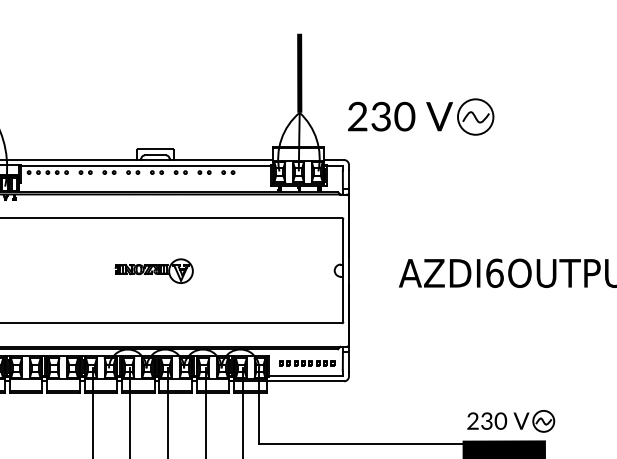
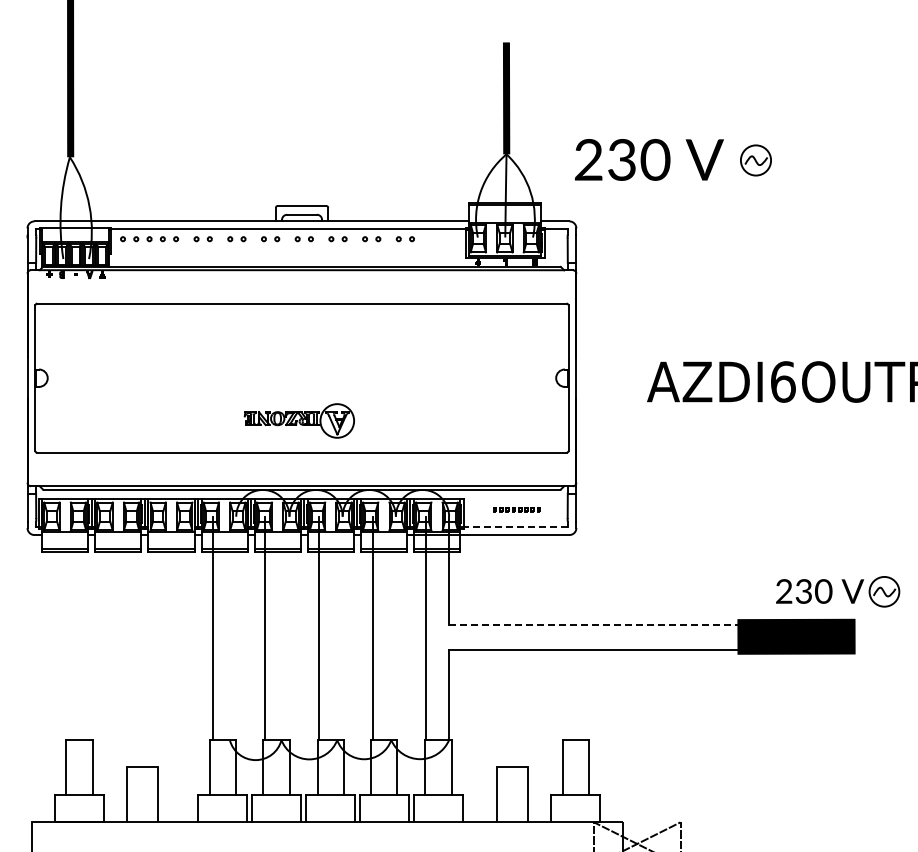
part: (475, 117) -> (755, 160), size x0.6
part: (153, 270) -> (298, 420), moved
part: (306, 363) -> (516, 509), size x0.6
line: (306, 375) -> (515, 527), solid -> dashed
part: (511, 421) -> (838, 591), moved
line: (361, 444) -> (594, 624), solid -> dashed

